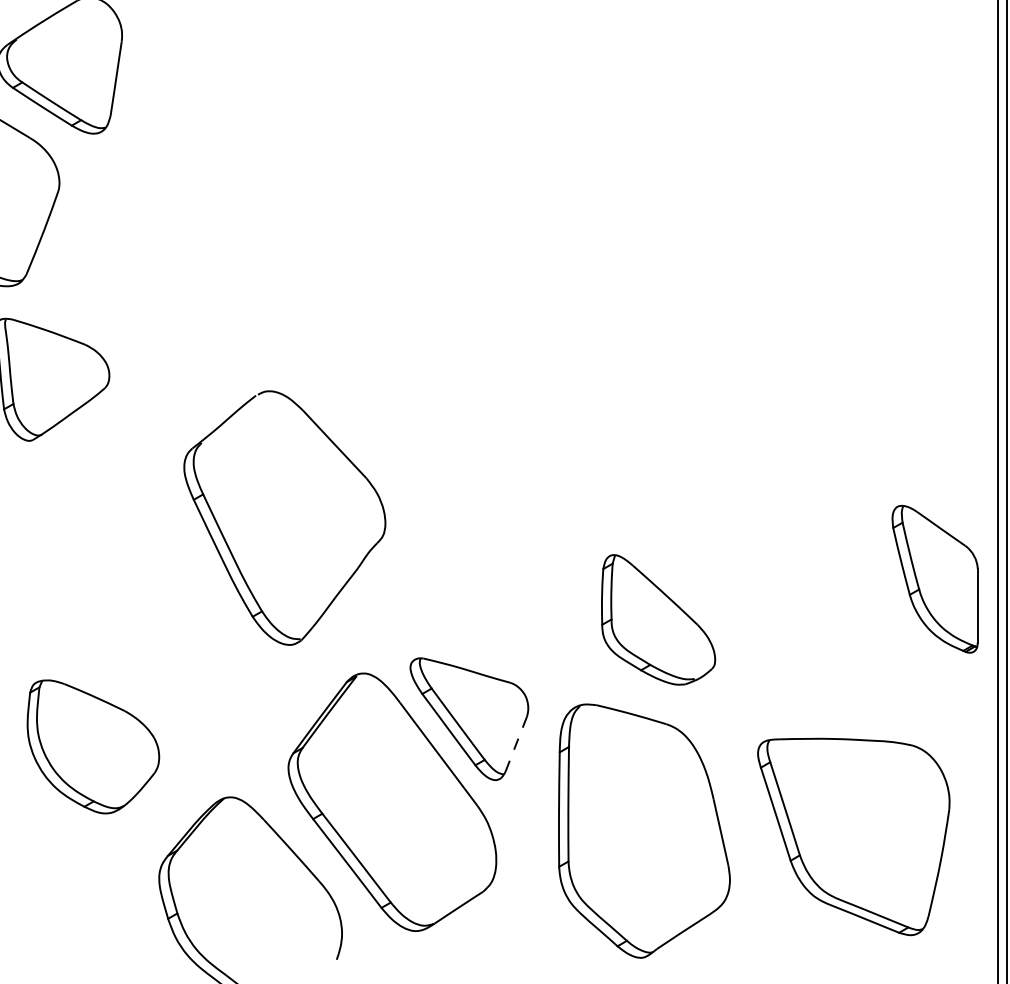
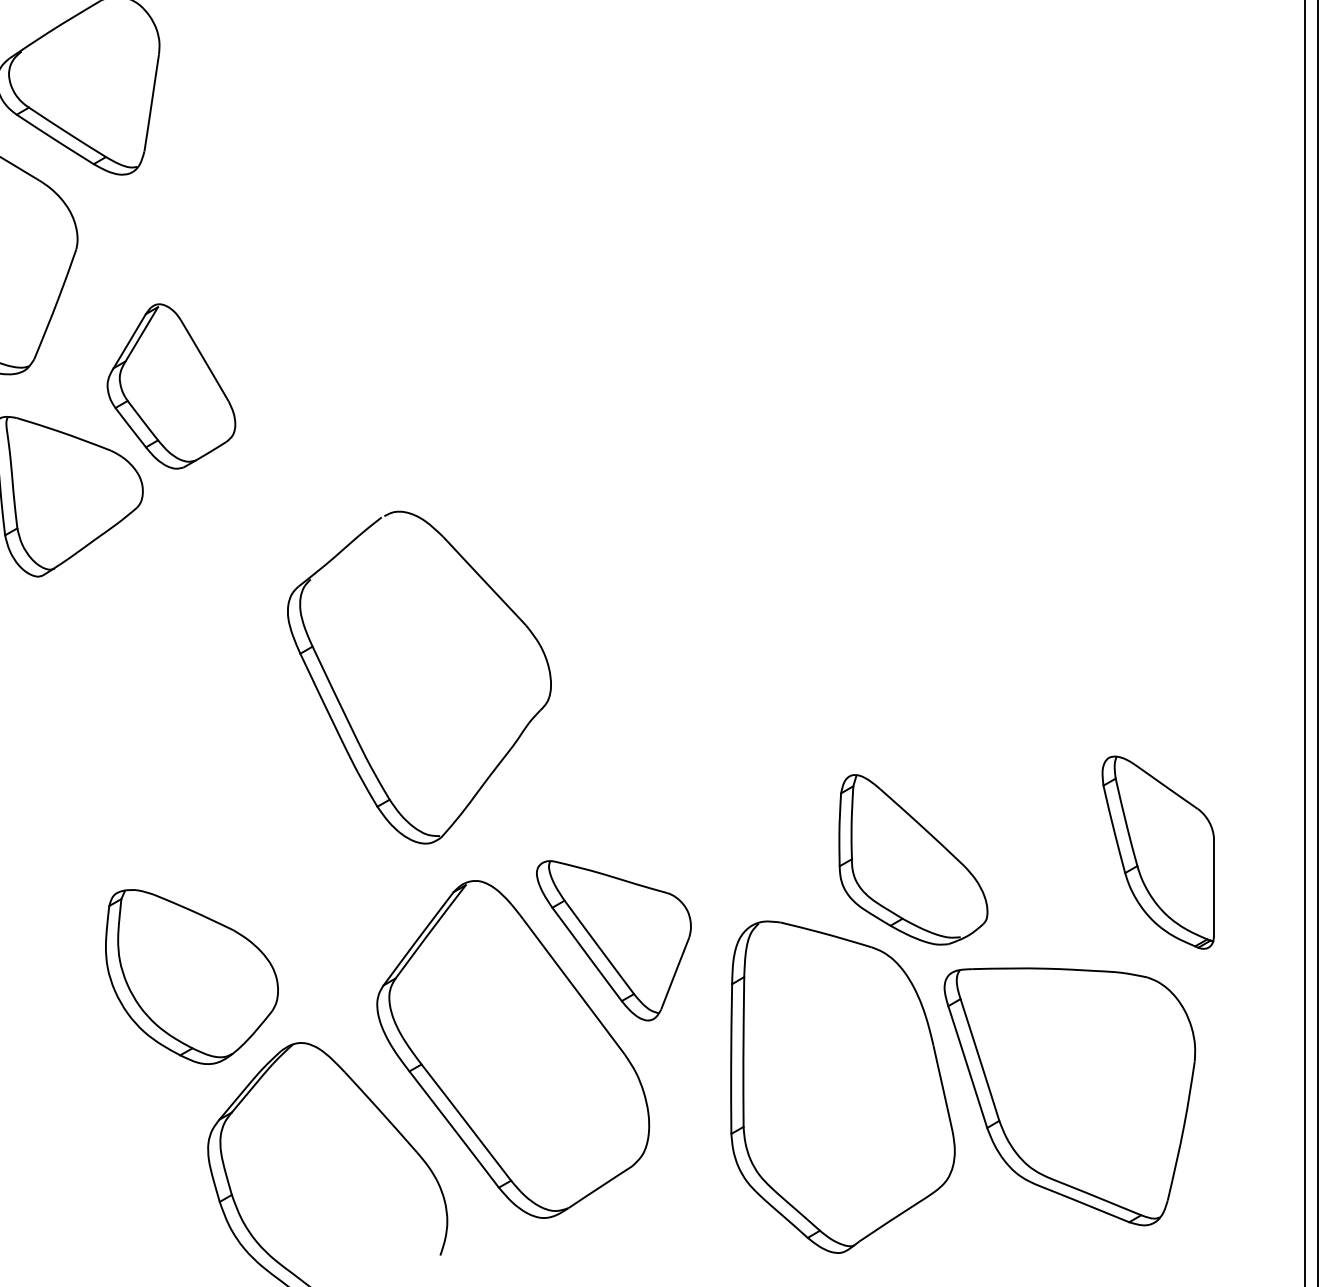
part: (131, 295) -> (171, 386), added
part: (227, 543) -> (344, 710), moved
part: (934, 579) -> (1157, 852), moved
part: (658, 619) -> (913, 859), moved
line: (516, 743) -> (675, 972), dashed -> solid
part: (93, 746) -> (191, 976), moved
part: (853, 836) -> (1069, 1096), moved

